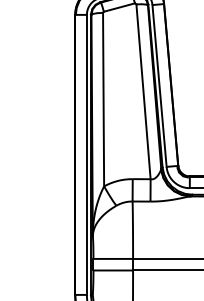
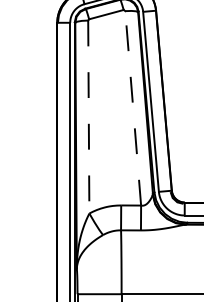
line: (143, 91) -> (133, 107), solid -> dashed
line: (103, 99) -> (88, 116), solid -> dashed

